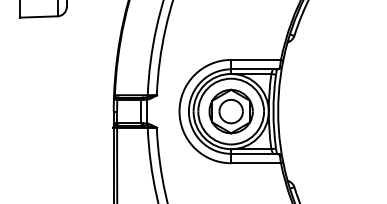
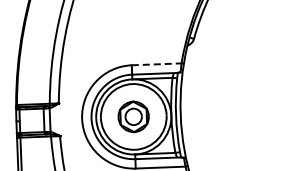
line: (256, 59) -> (157, 63), solid -> dashed
part: (230, 111) -> (133, 116), size x0.7

